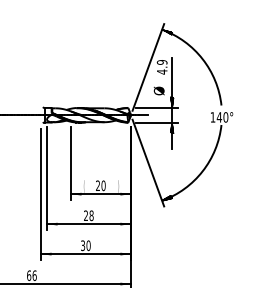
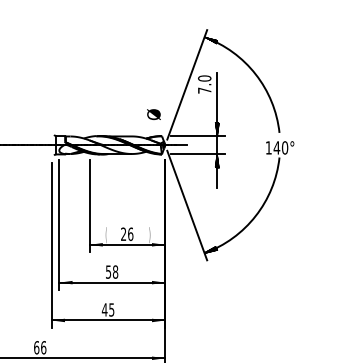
text: (162, 67) -> (204, 84), 4.9 -> 7.0
text: (158, 90) -> (153, 114), moved
text: (103, 185) -> (130, 233), 20 -> 26
text: (86, 215) -> (108, 271), 28 -> 58
text: (85, 245) -> (107, 309), 30 -> 45

